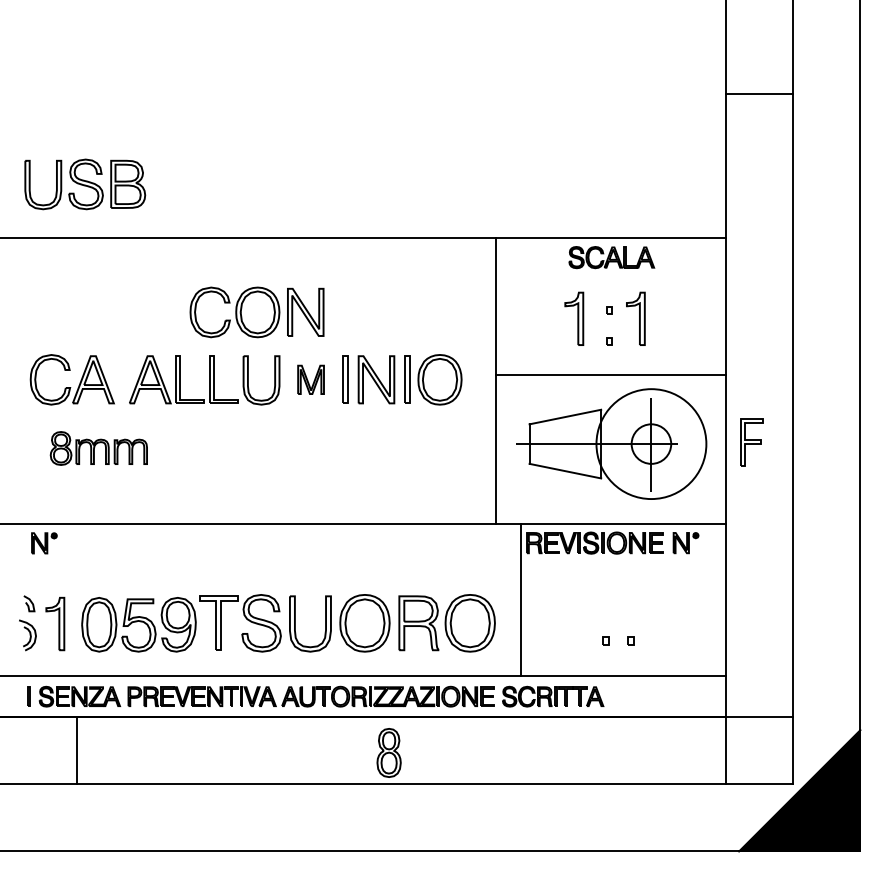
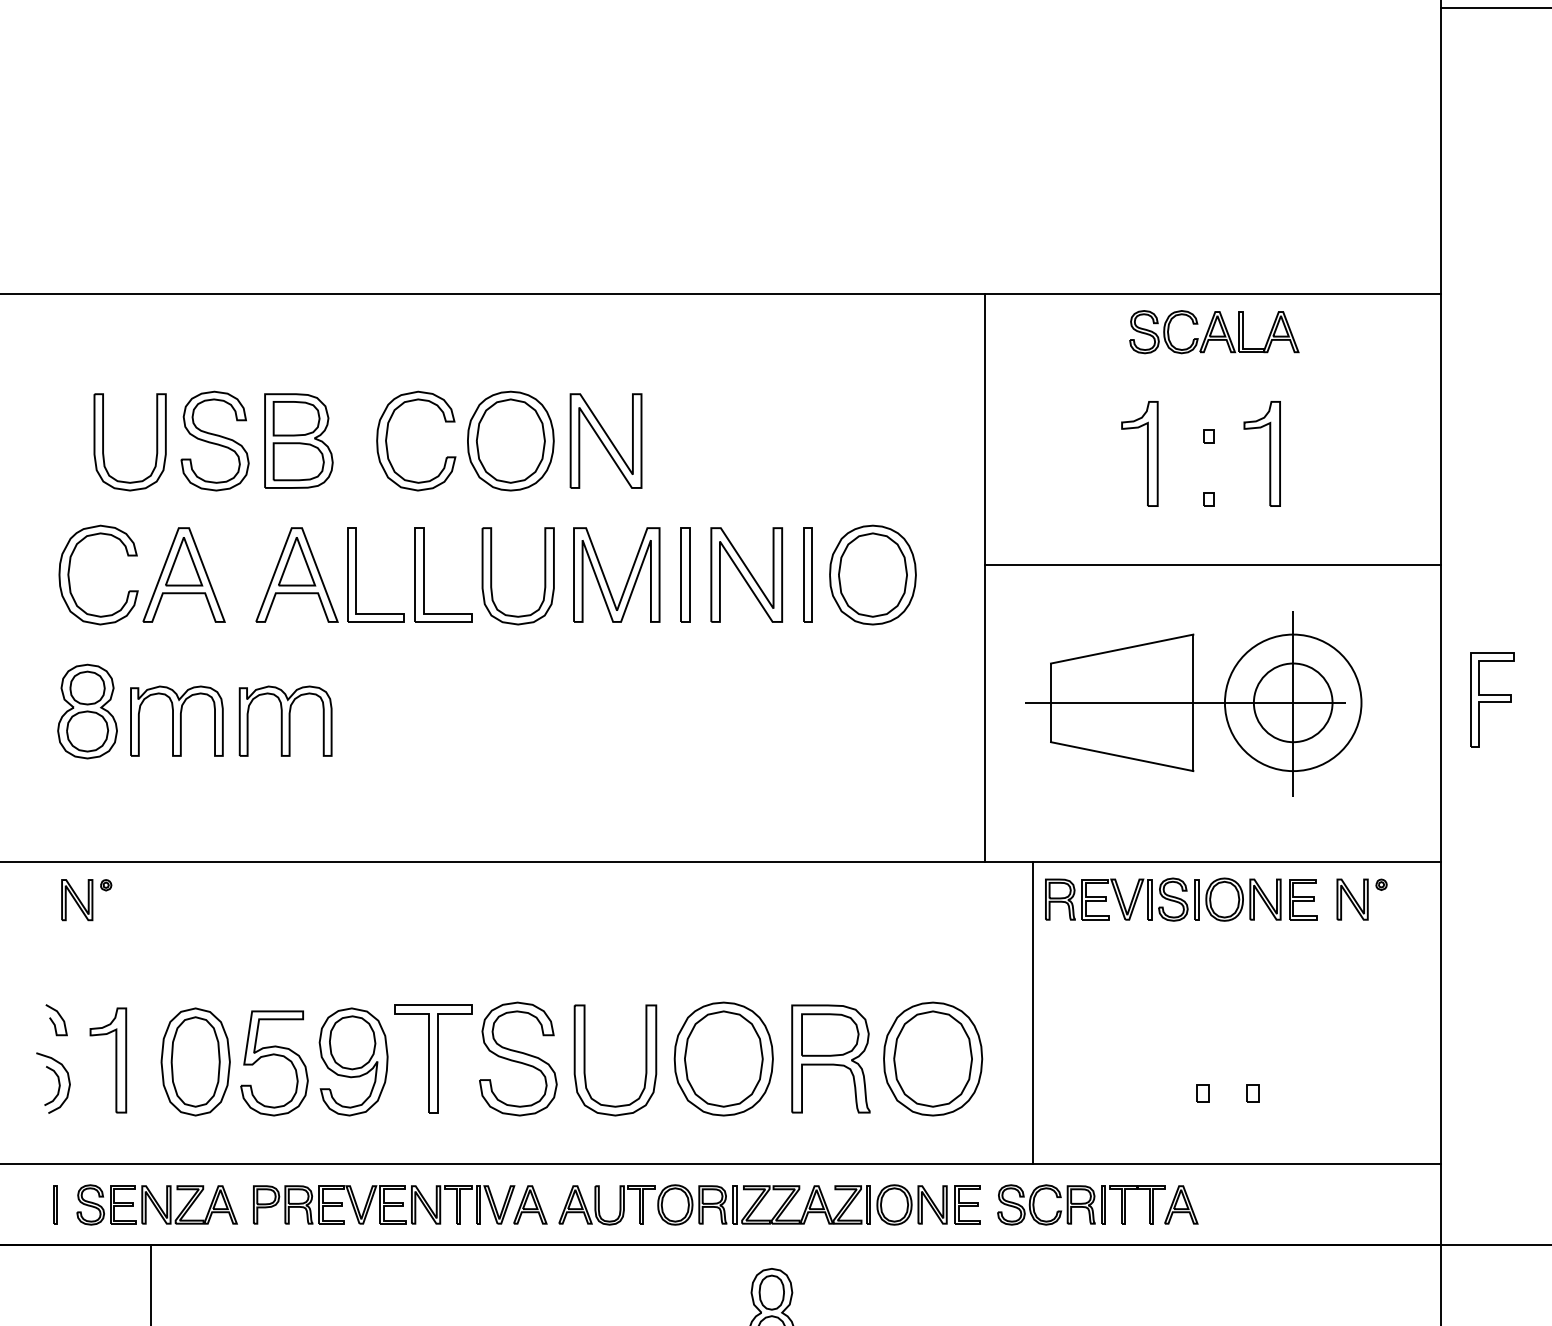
part: (85, 184) -> (214, 441), moved
part: (310, 379) -> (615, 574), size x1.67
circle: (651, 443) -> (1293, 701), size x0.62
part: (98, 448) -> (194, 711), size x1.43

